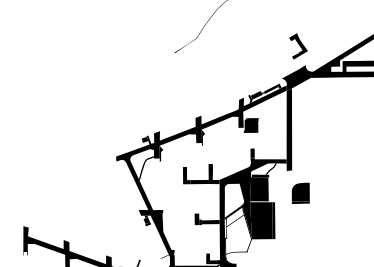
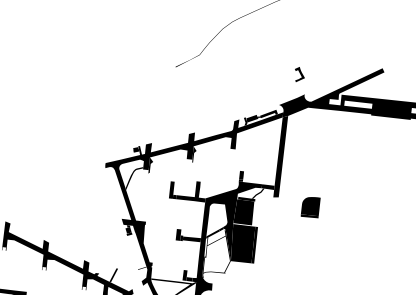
part: (298, 45) -> (299, 74), size x0.6
fill: (251, 125) -> (243, 148), removed
part: (300, 193) -> (310, 207), moved

